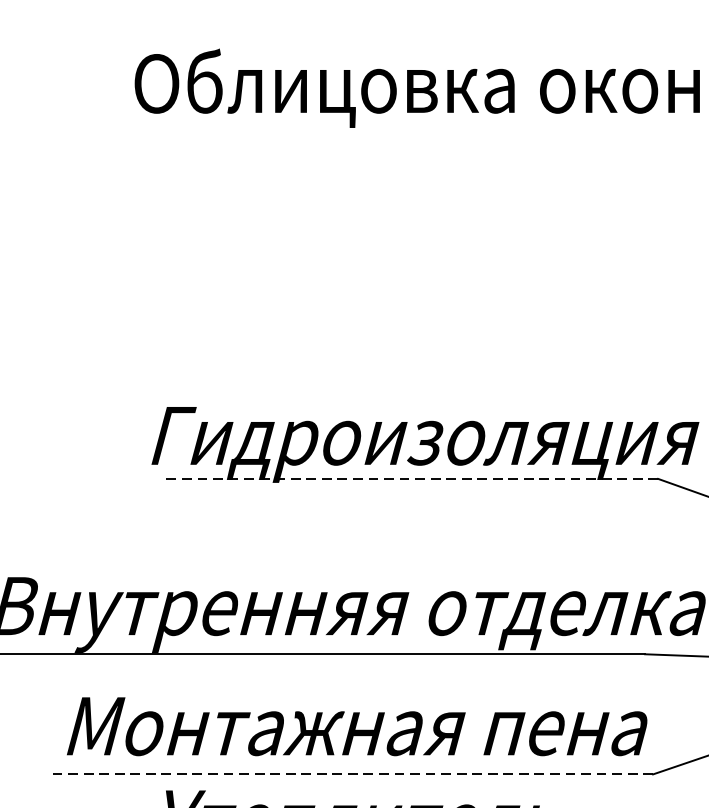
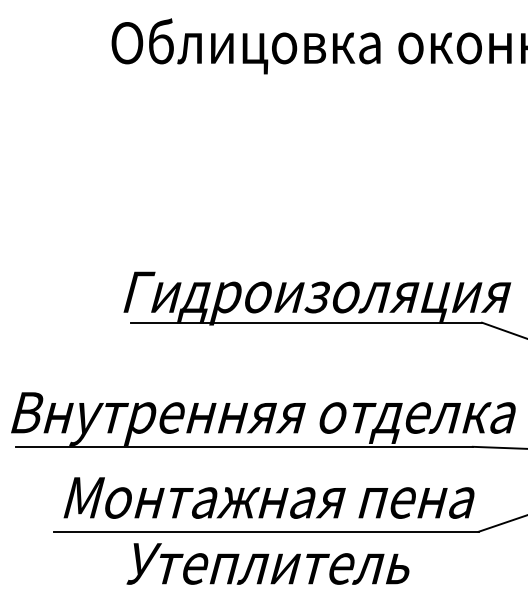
line: (410, 478) -> (306, 322), dashed -> solid
line: (352, 773) -> (265, 531), dashed -> solid

